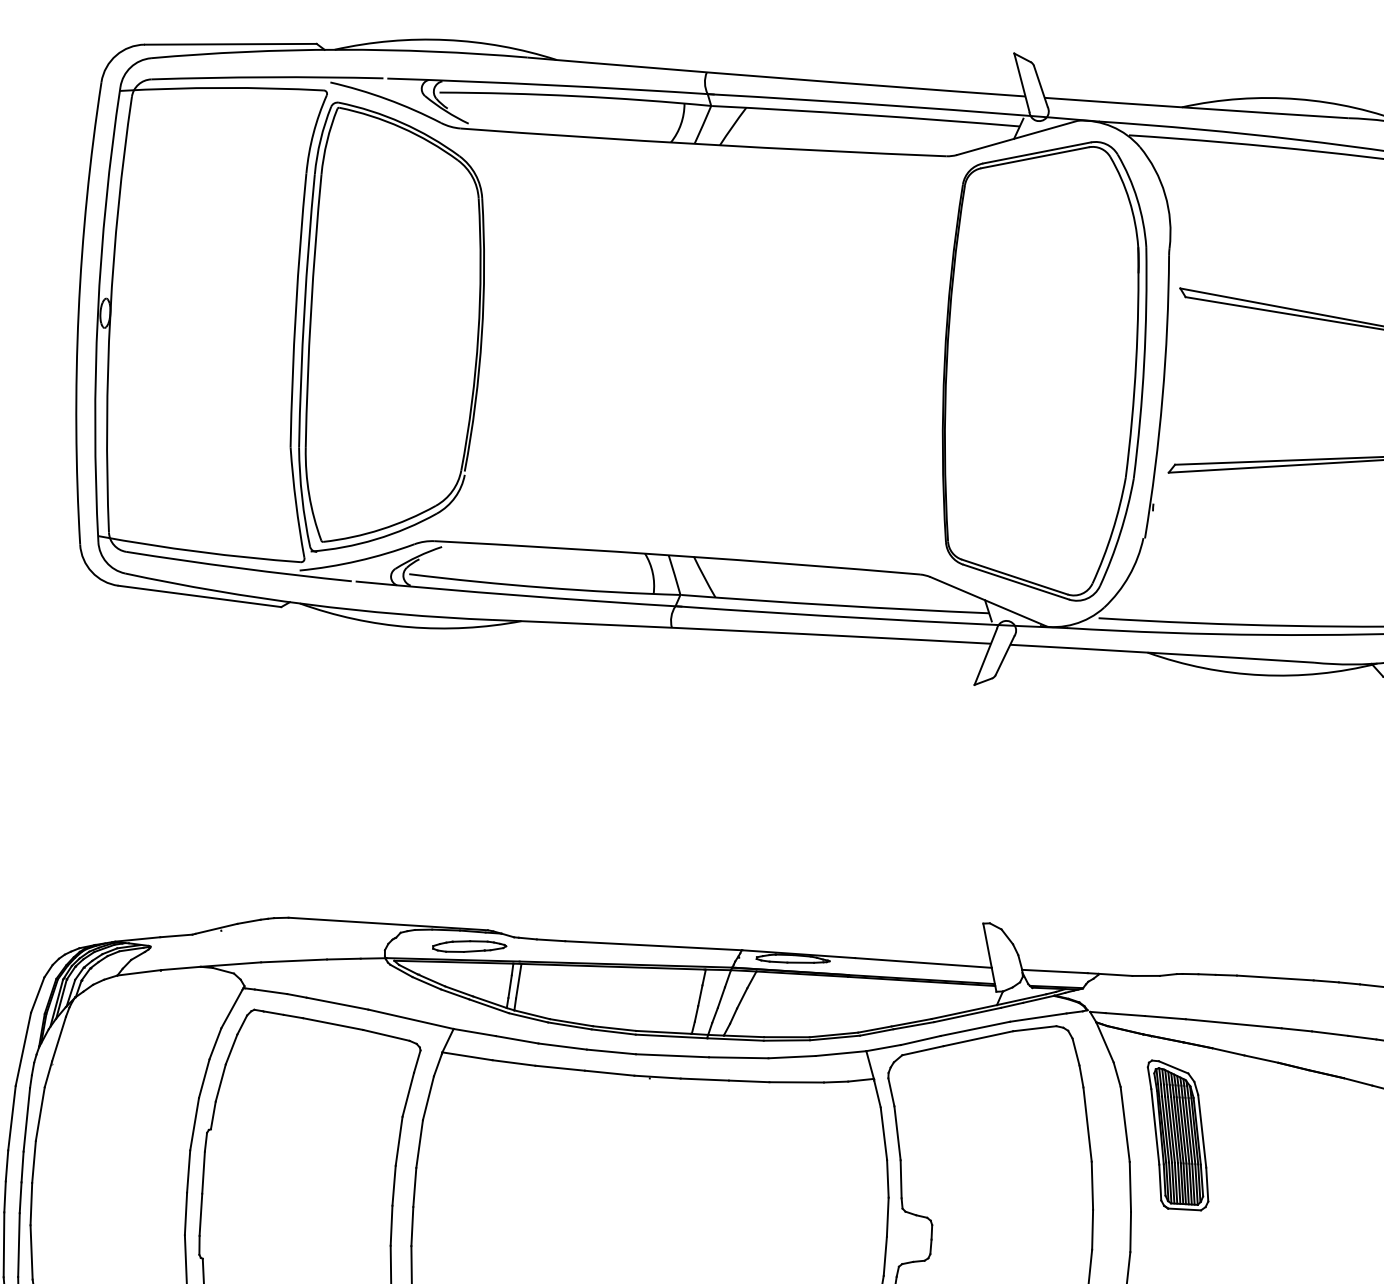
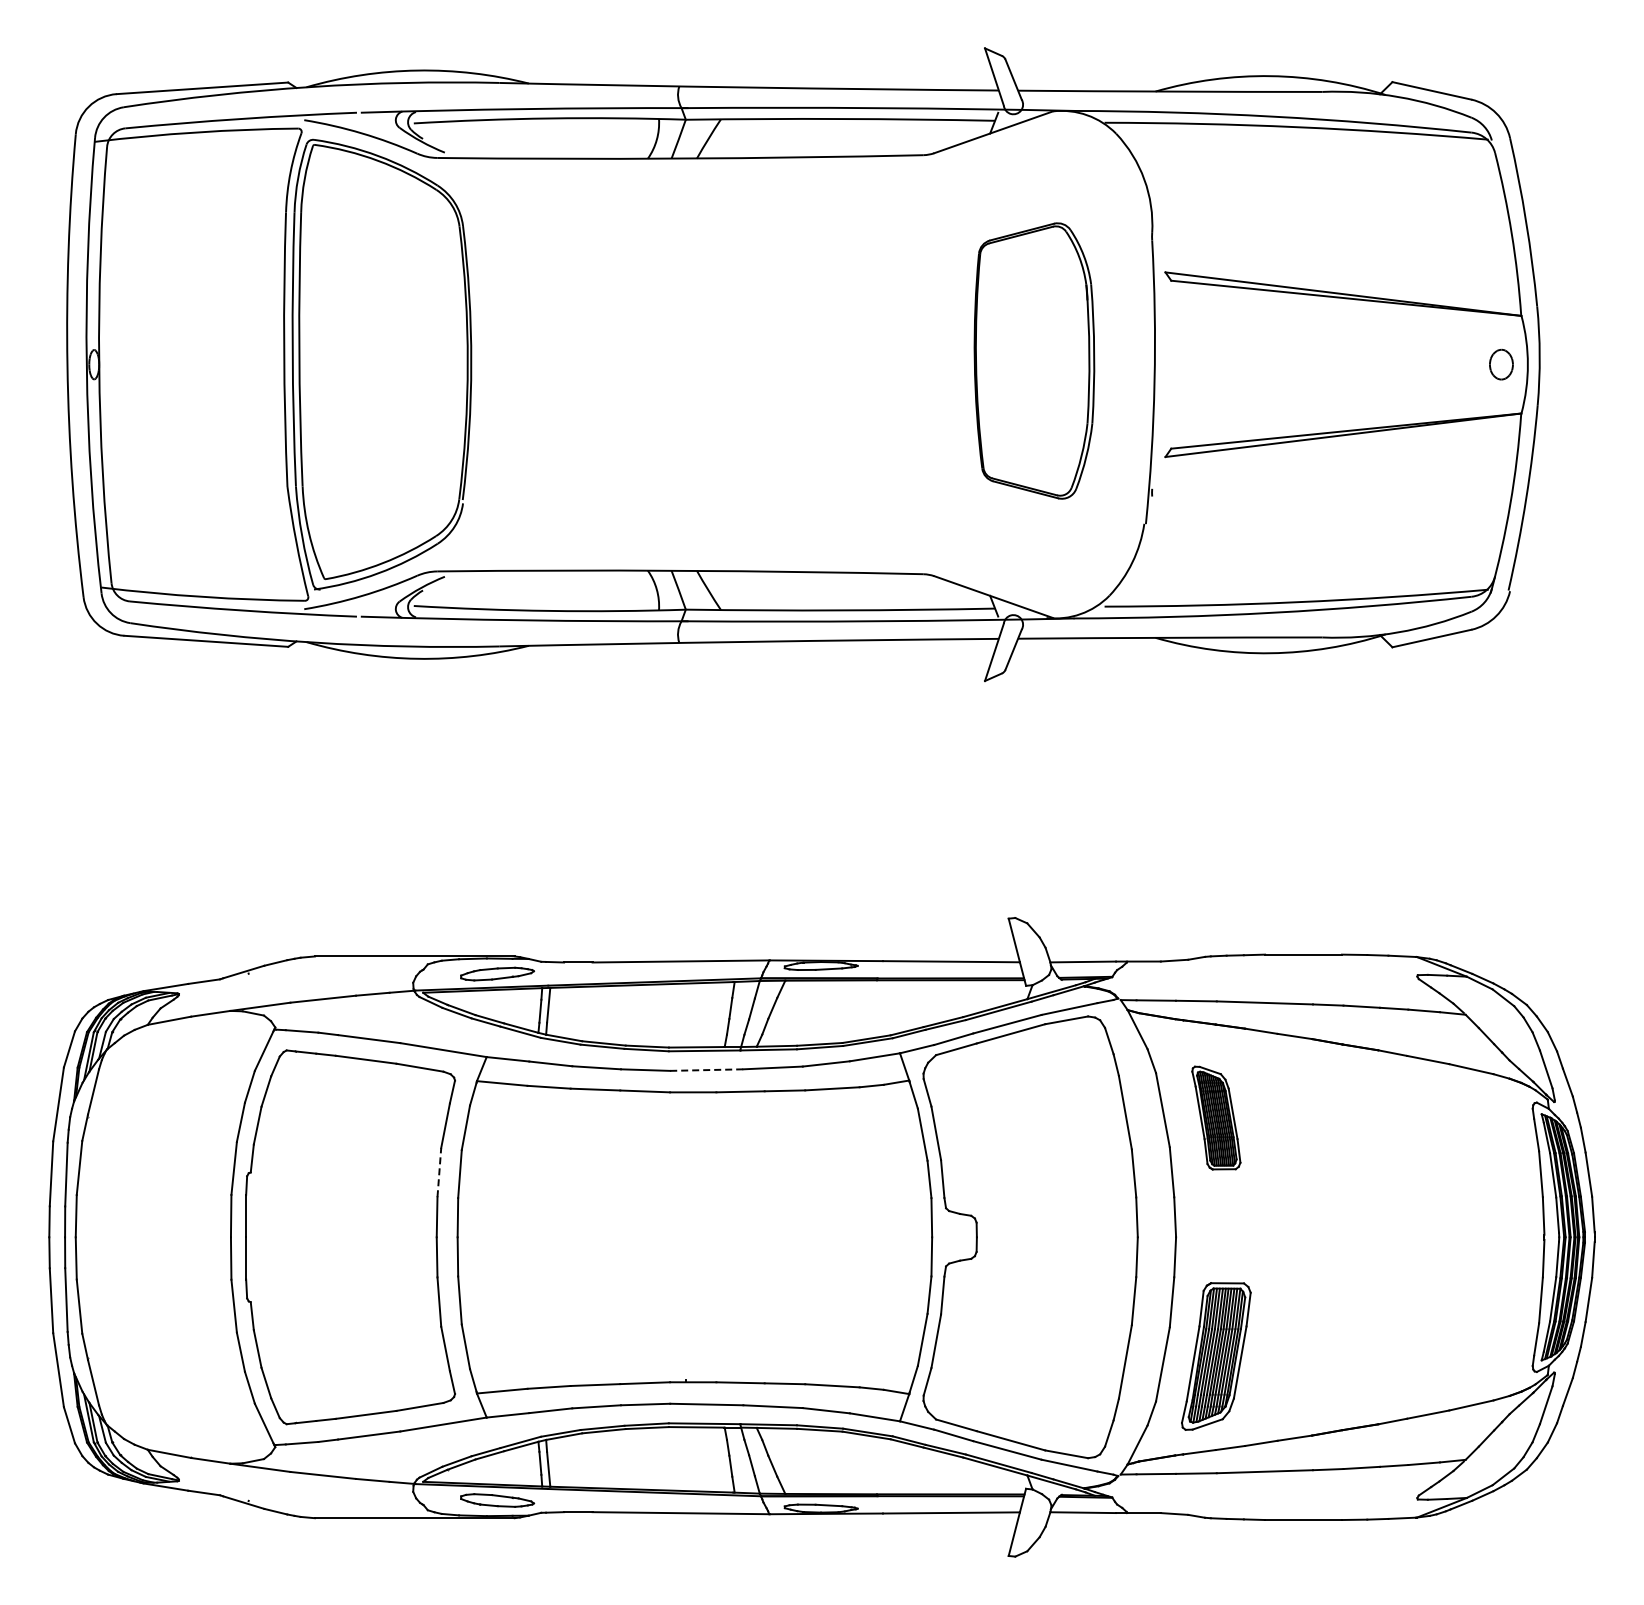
part: (1044, 368) -> (1034, 360), size x0.6
line: (672, 1056) -> (706, 1070), solid -> dashed
part: (1178, 1135) -> (1216, 1117), size x0.7
line: (399, 1141) -> (439, 1172), solid -> dashed

